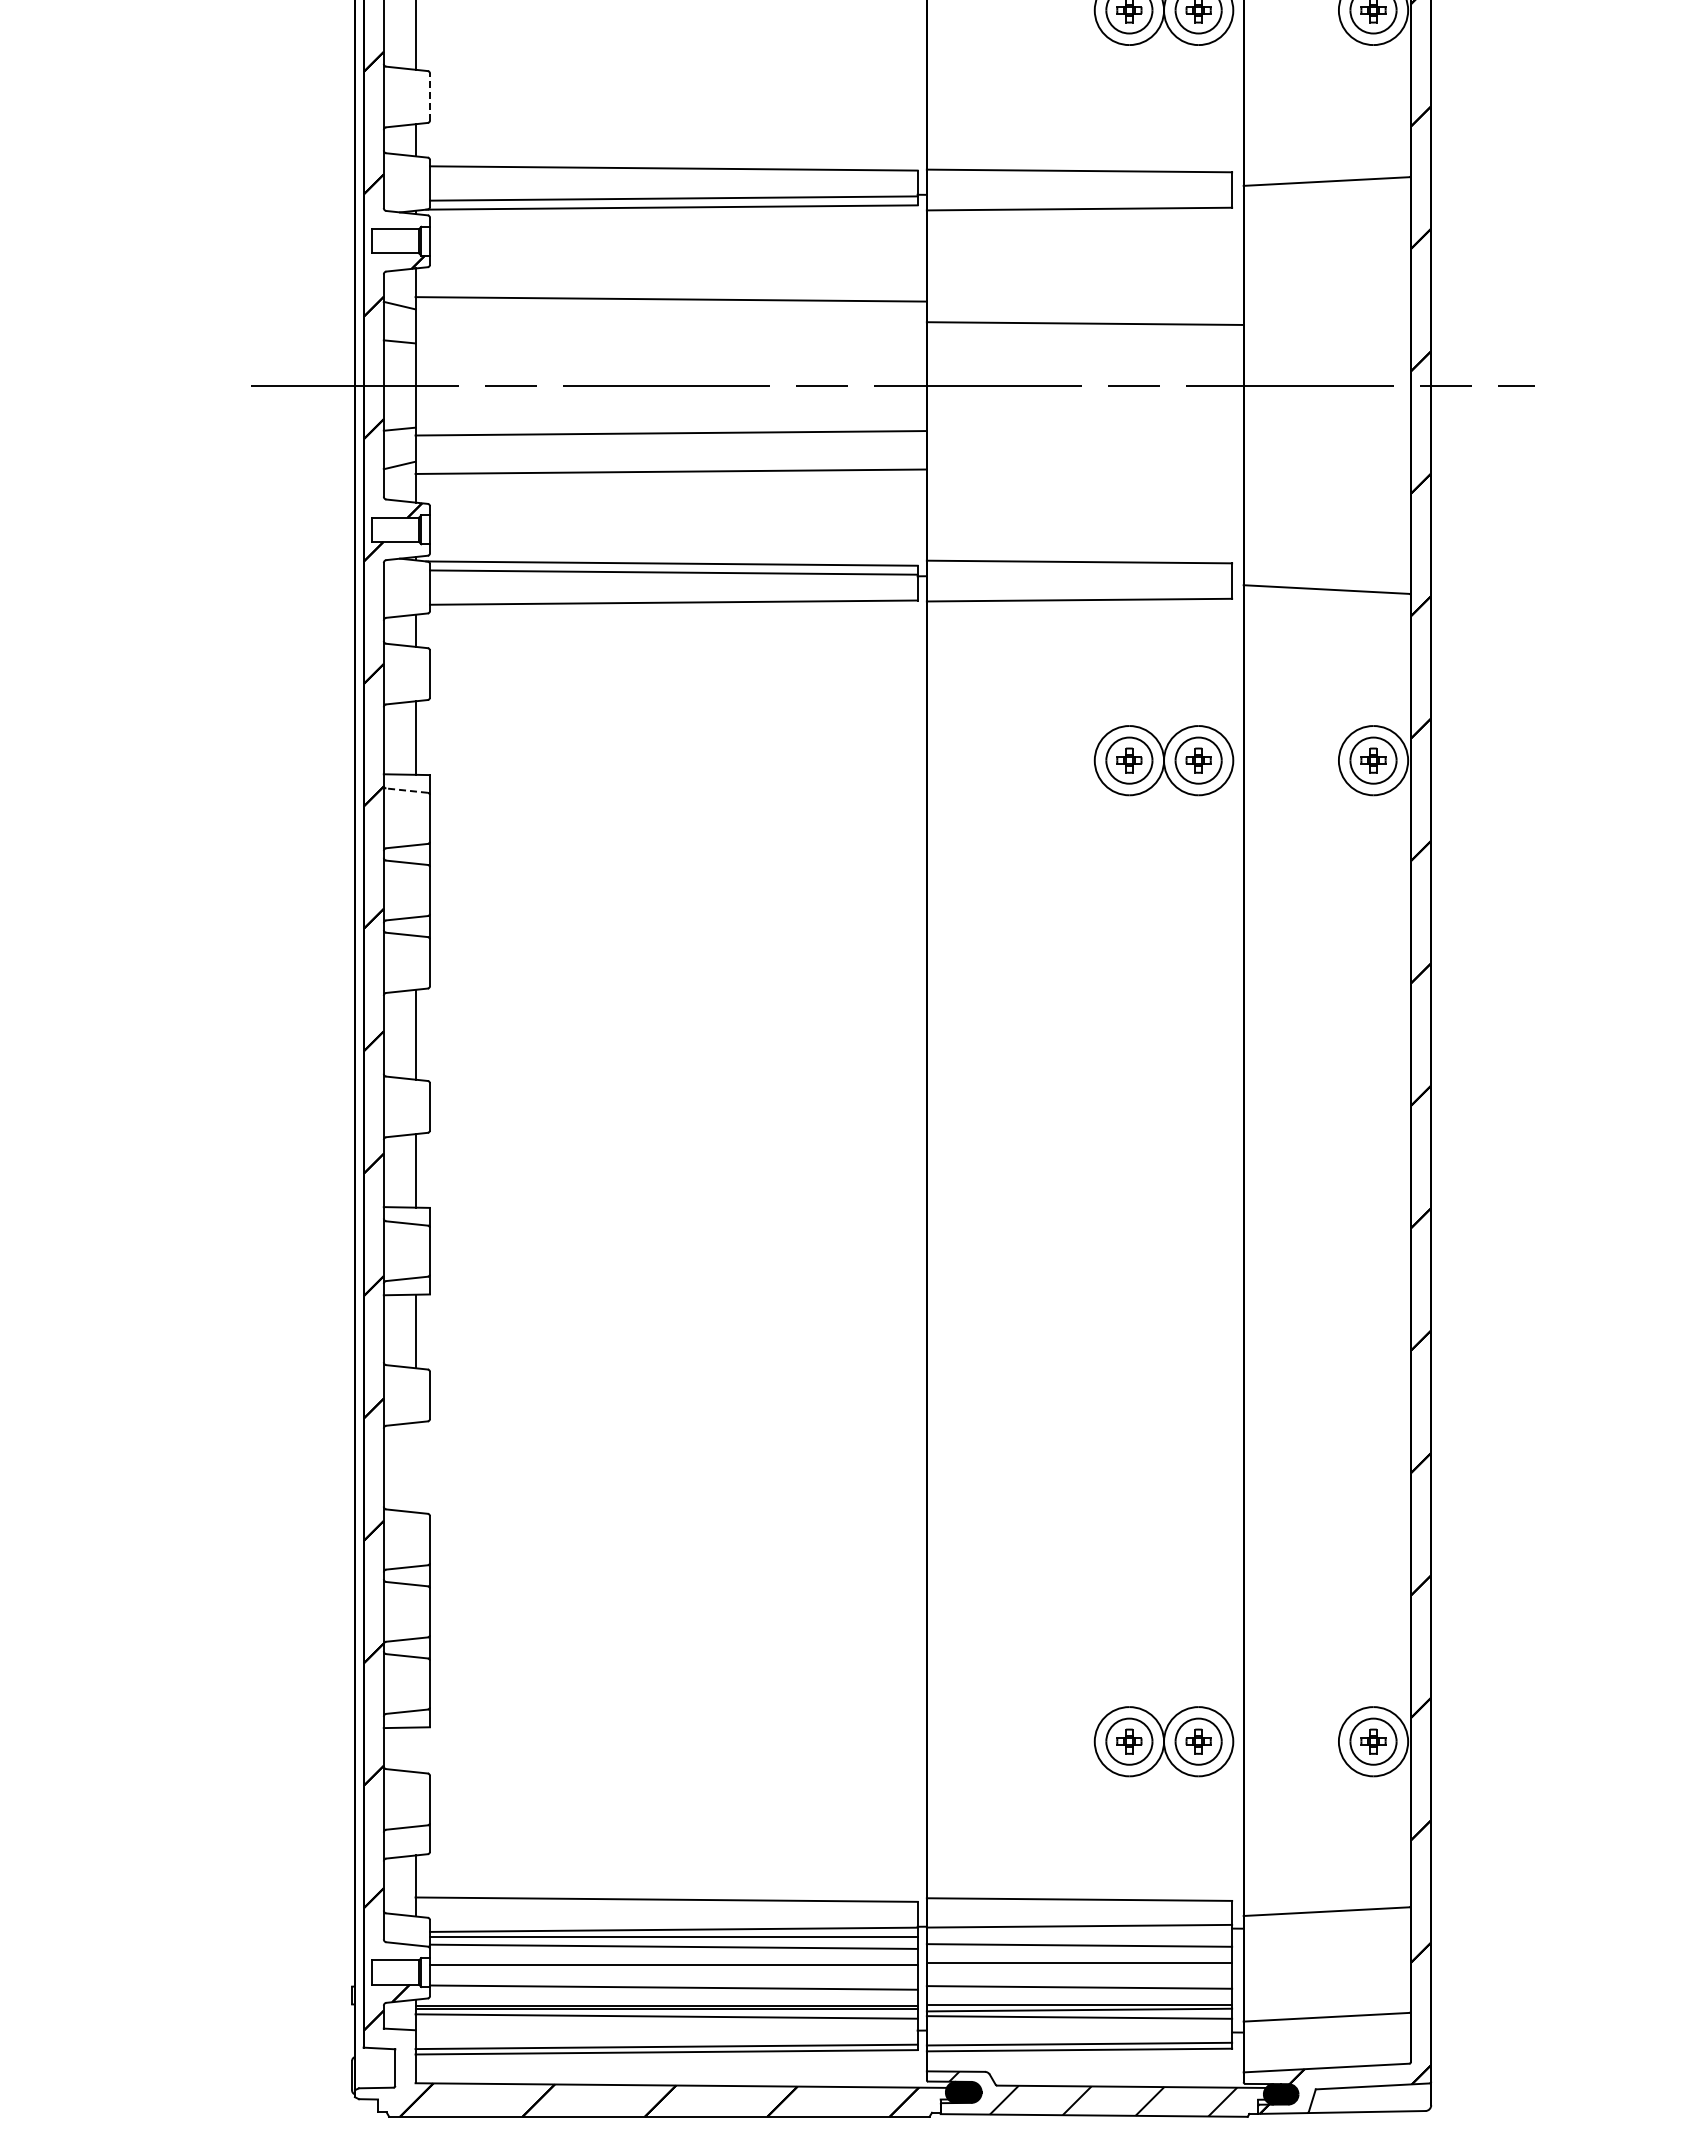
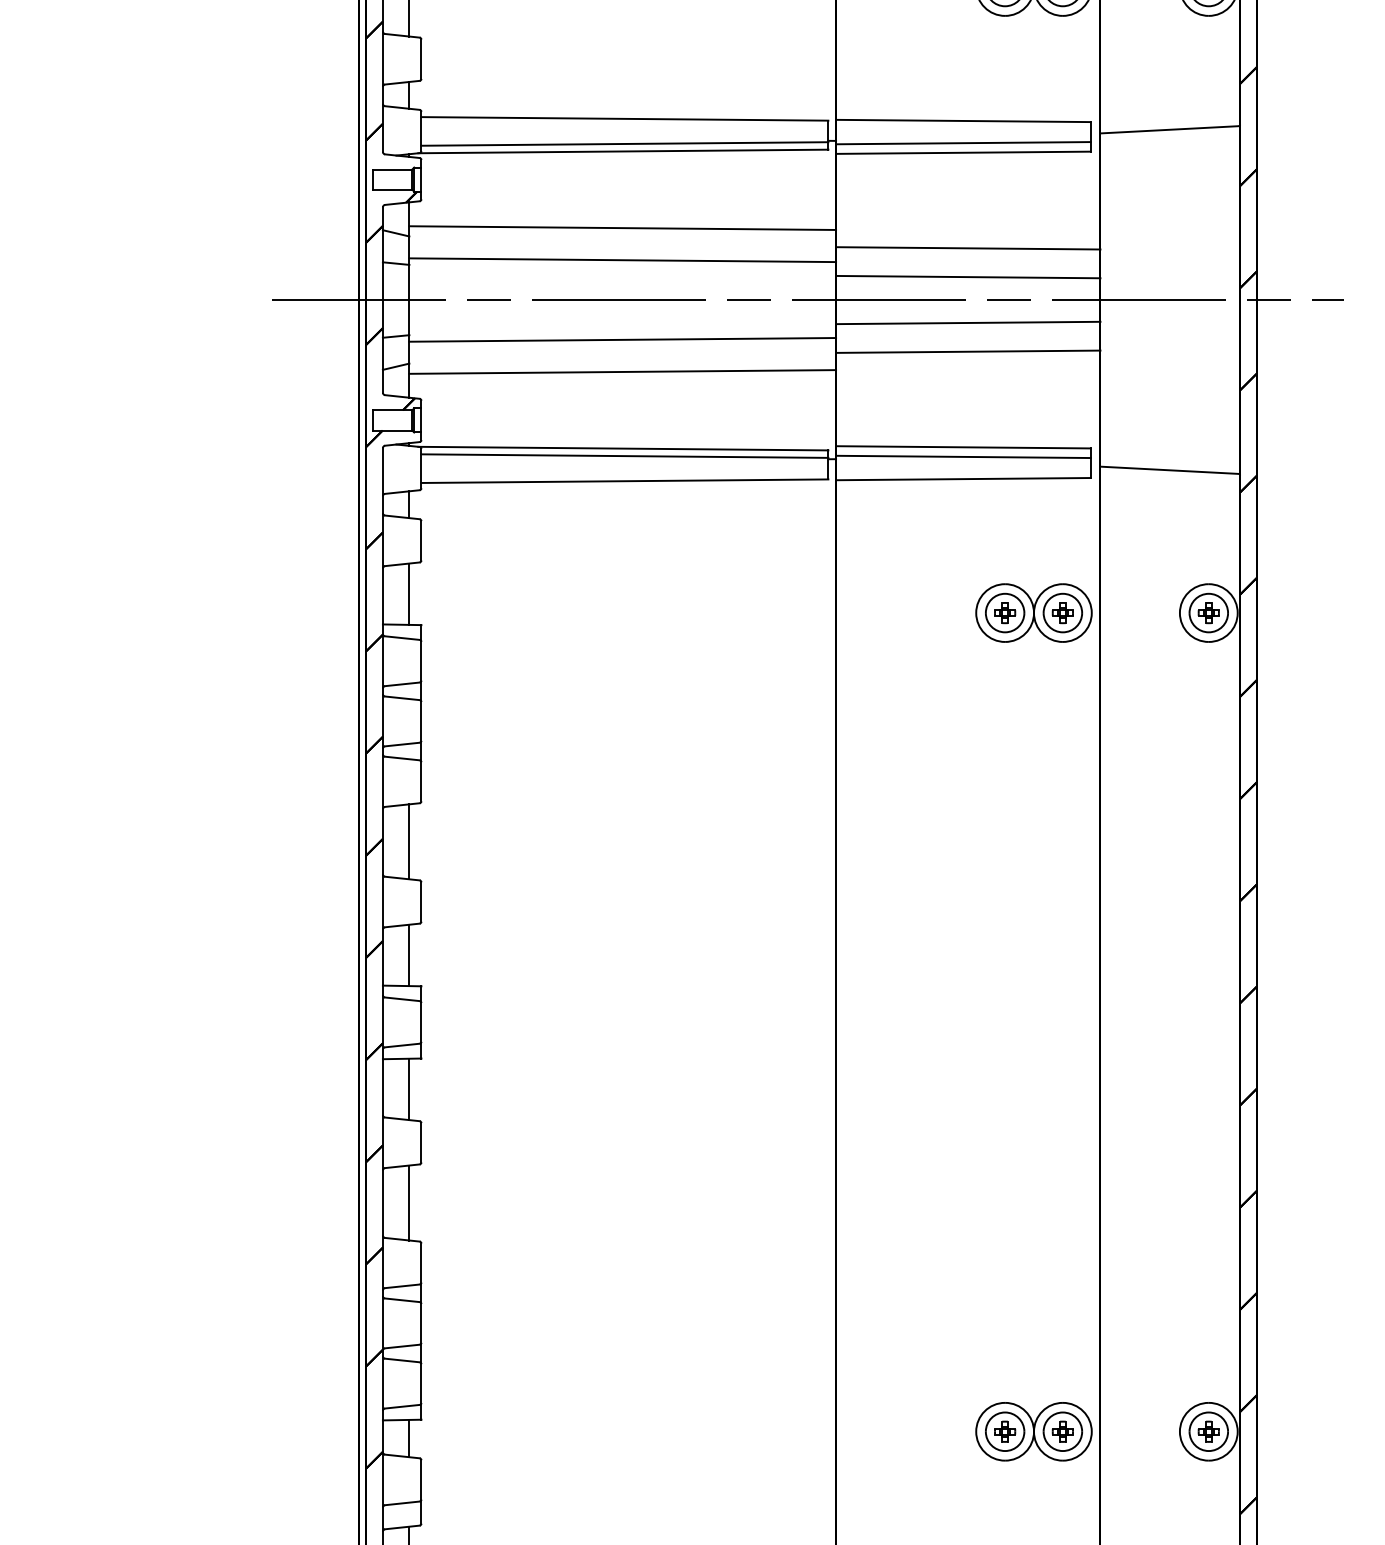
line: (429, 97) -> (421, 59), dashed -> solid
line: (1079, 197) -> (963, 143), added
line: (670, 337) -> (622, 259), added
line: (1084, 357) -> (967, 276), added
line: (1084, 412) -> (967, 322), added
line: (1084, 447) -> (967, 351), added
line: (1079, 573) -> (963, 456), added
line: (407, 790) -> (402, 637), dashed -> solid
line: (415, 1467) -> (409, 1202), added
line: (415, 1749) -> (409, 1438), added

